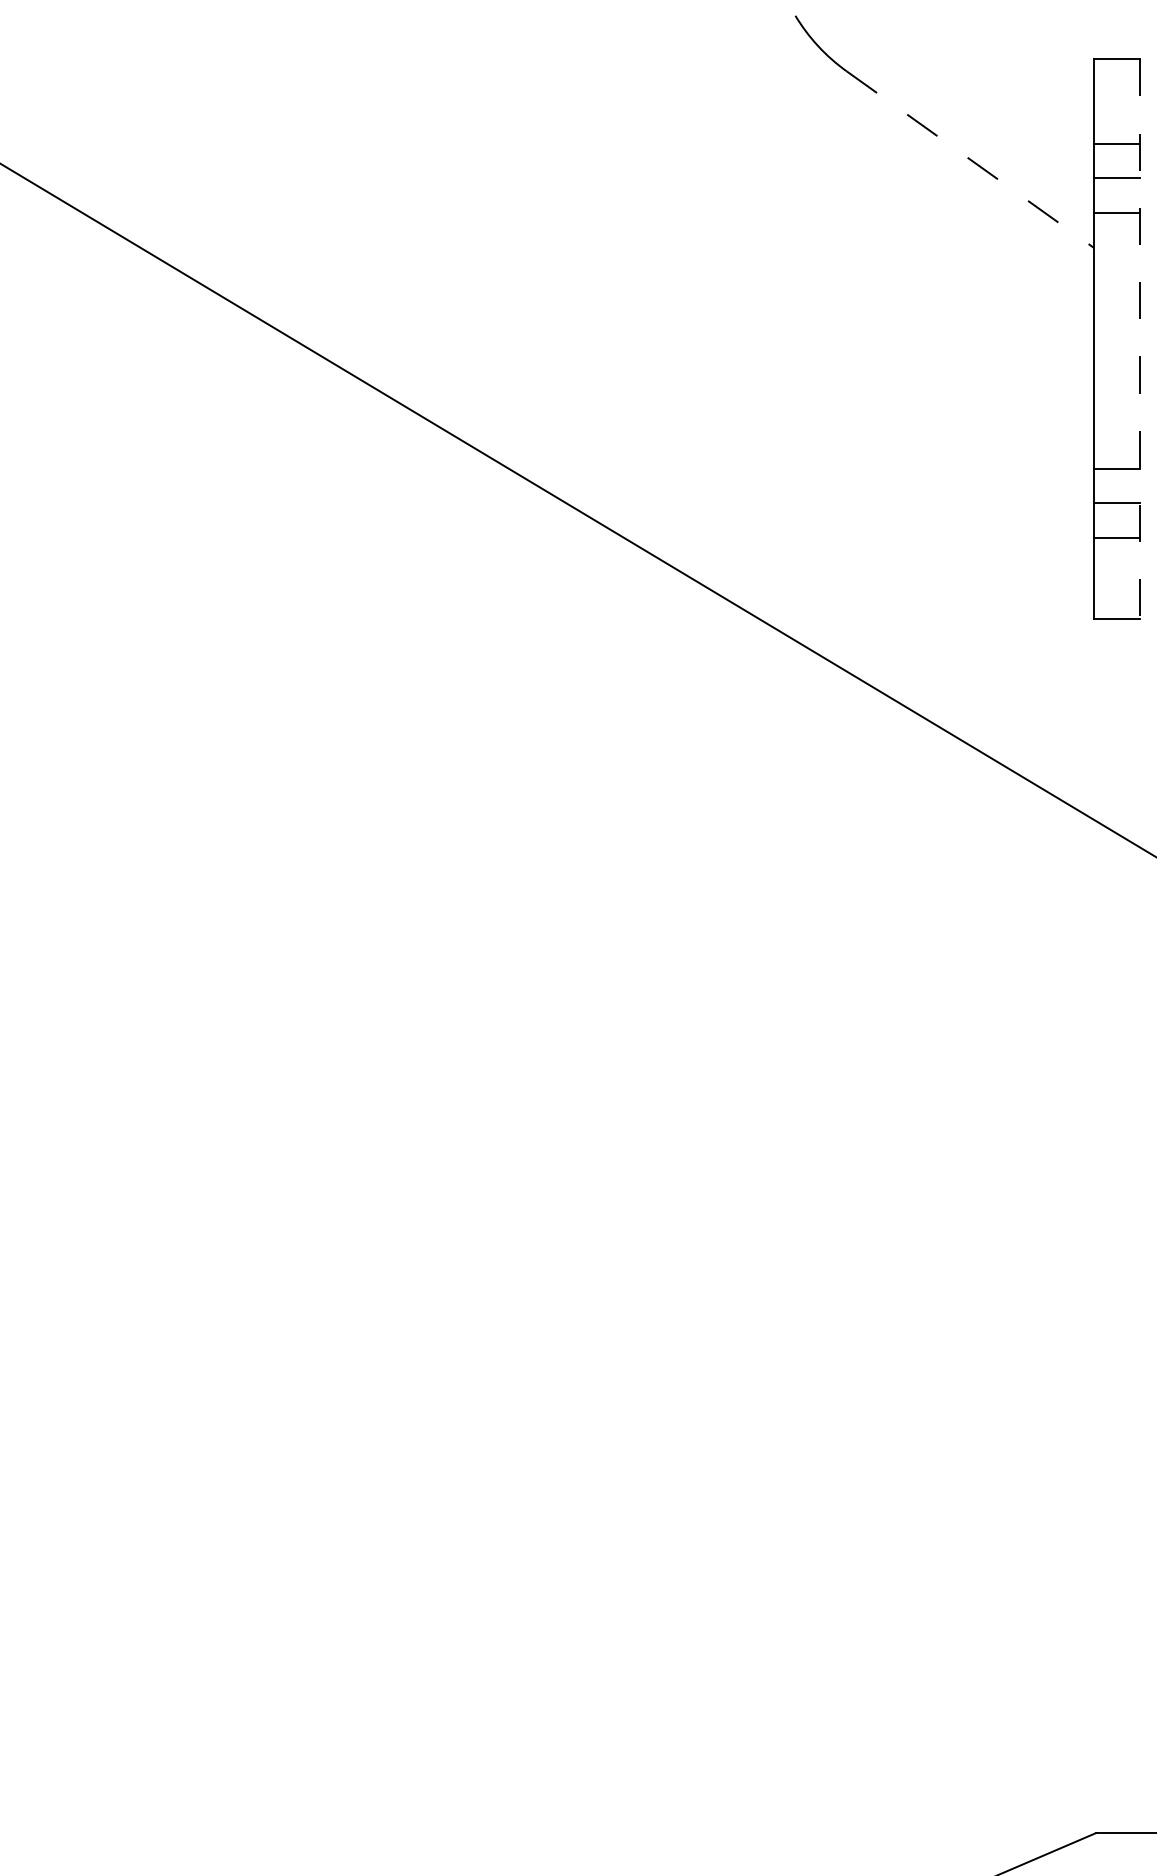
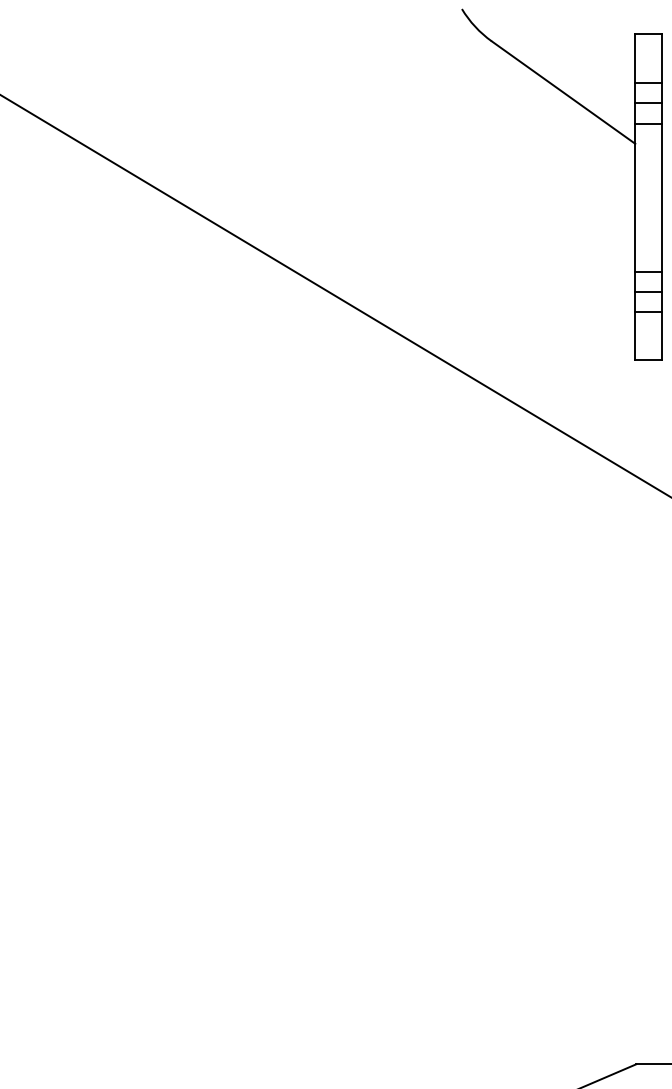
line: (970, 159) -> (563, 92), dashed -> solid
line: (1140, 338) -> (662, 196), dashed -> solid

